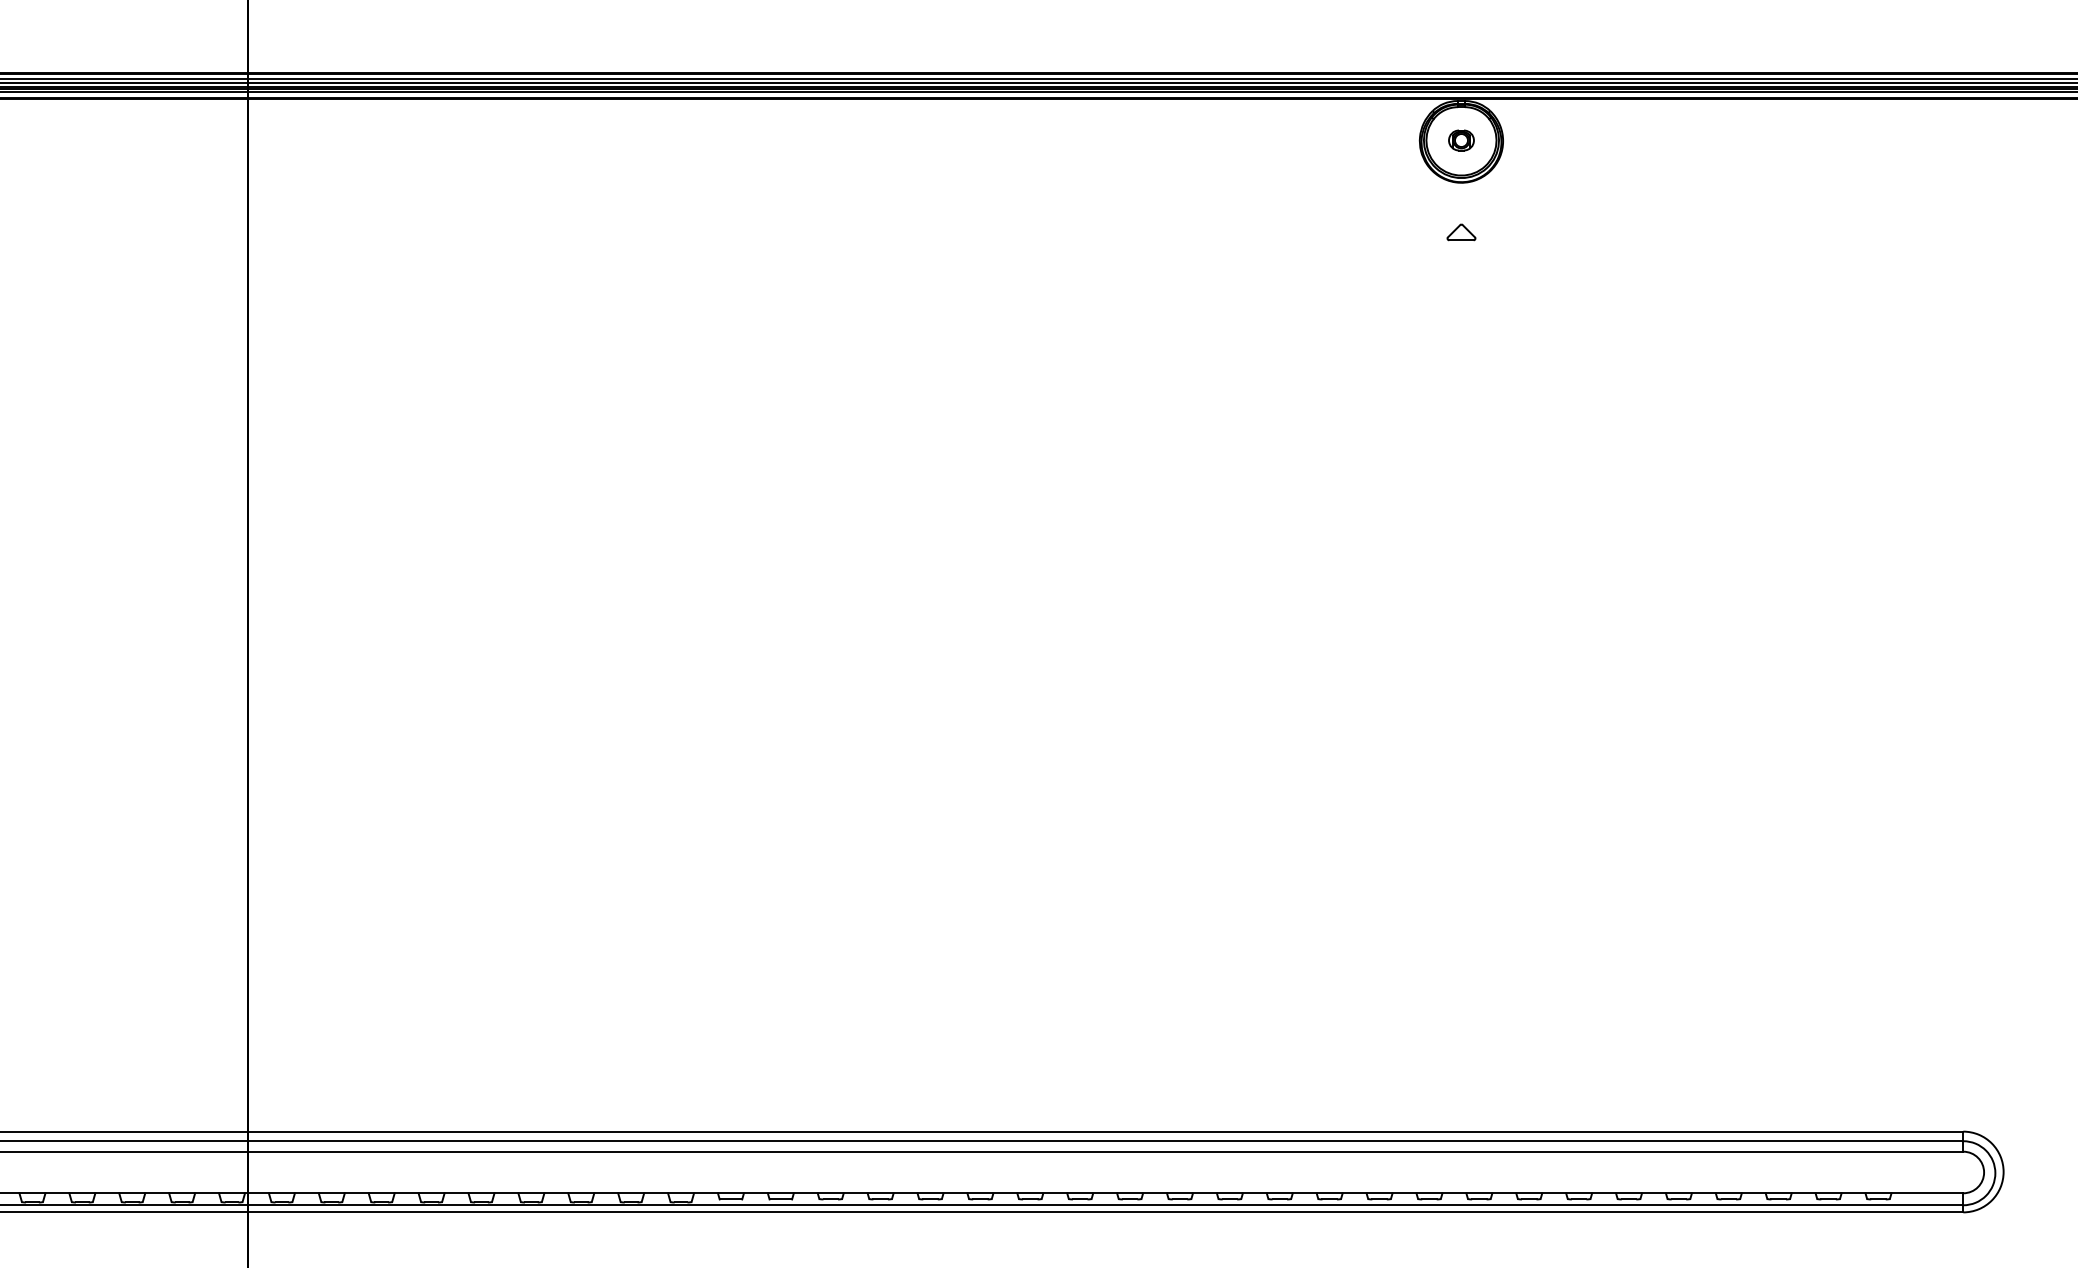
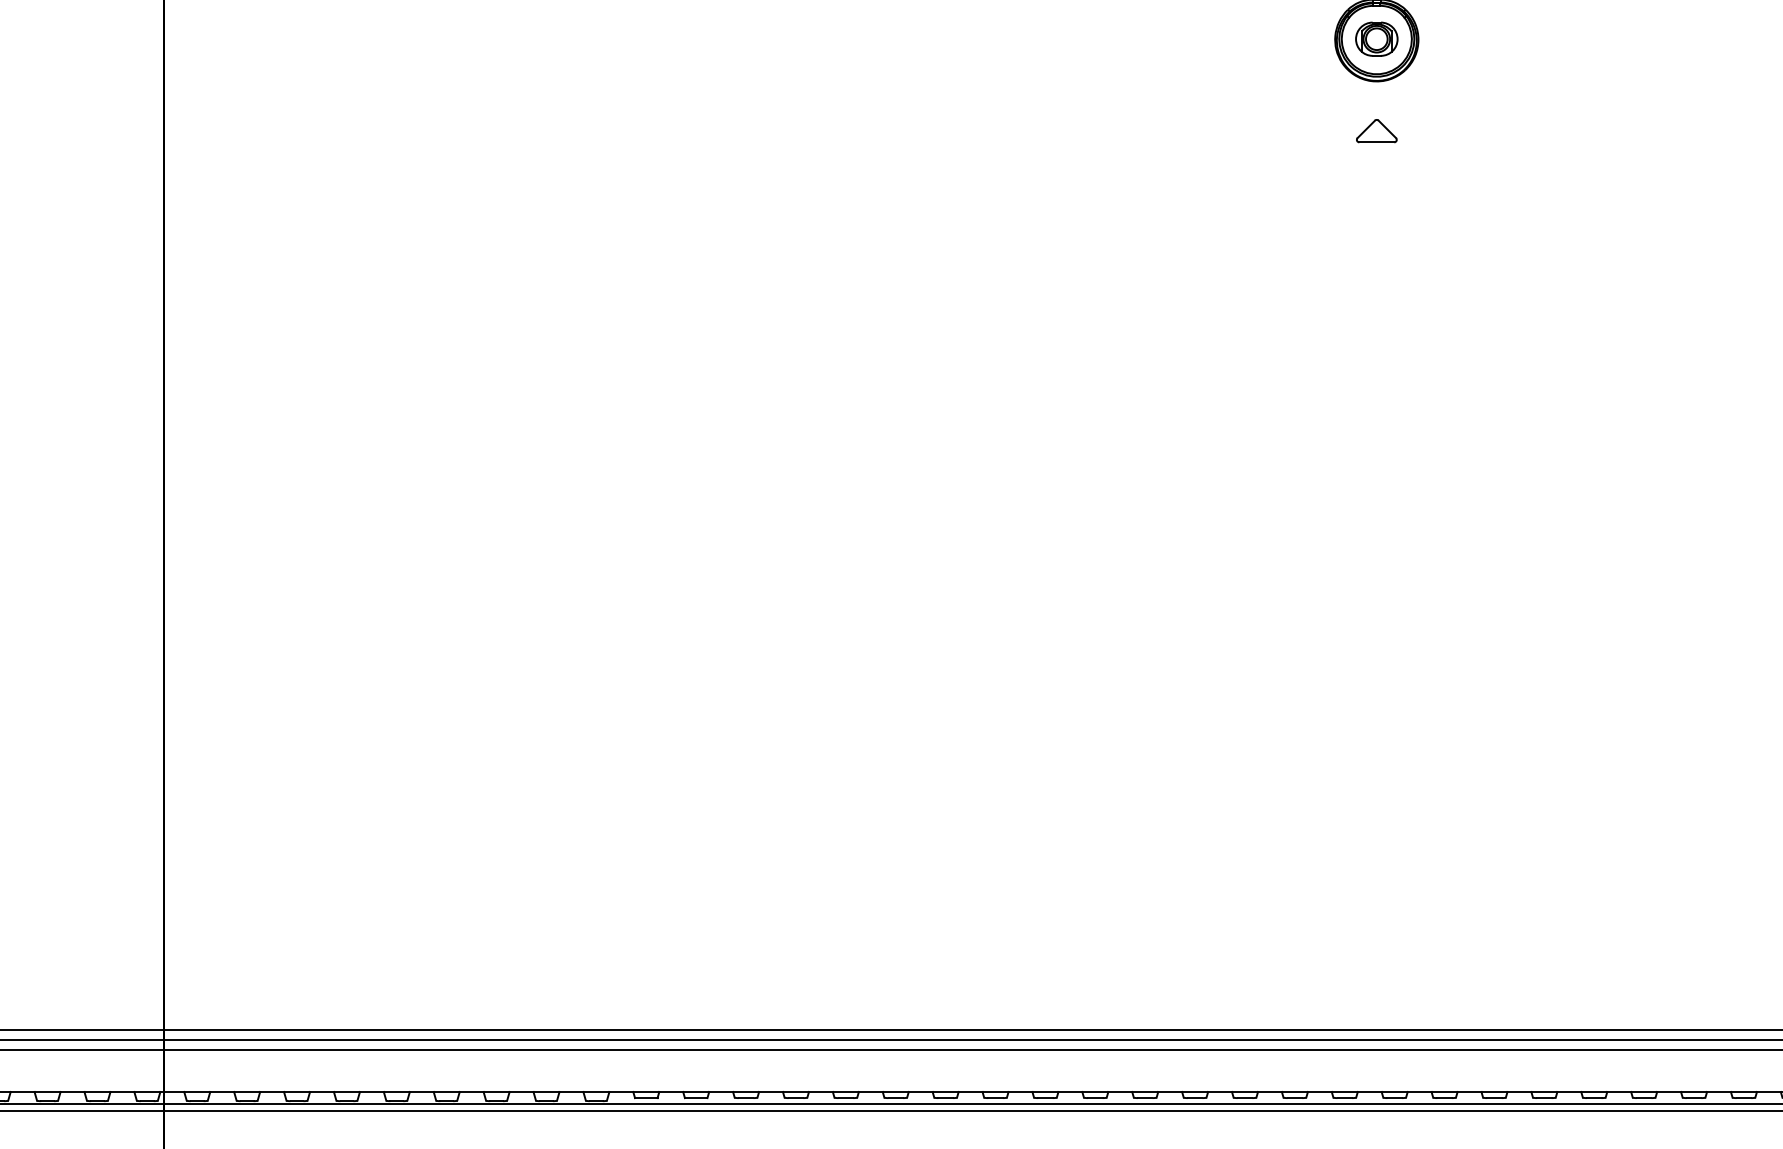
part: (1461, 140) -> (1376, 39), size x1.67
part: (1461, 232) -> (1376, 131), size x1.43

